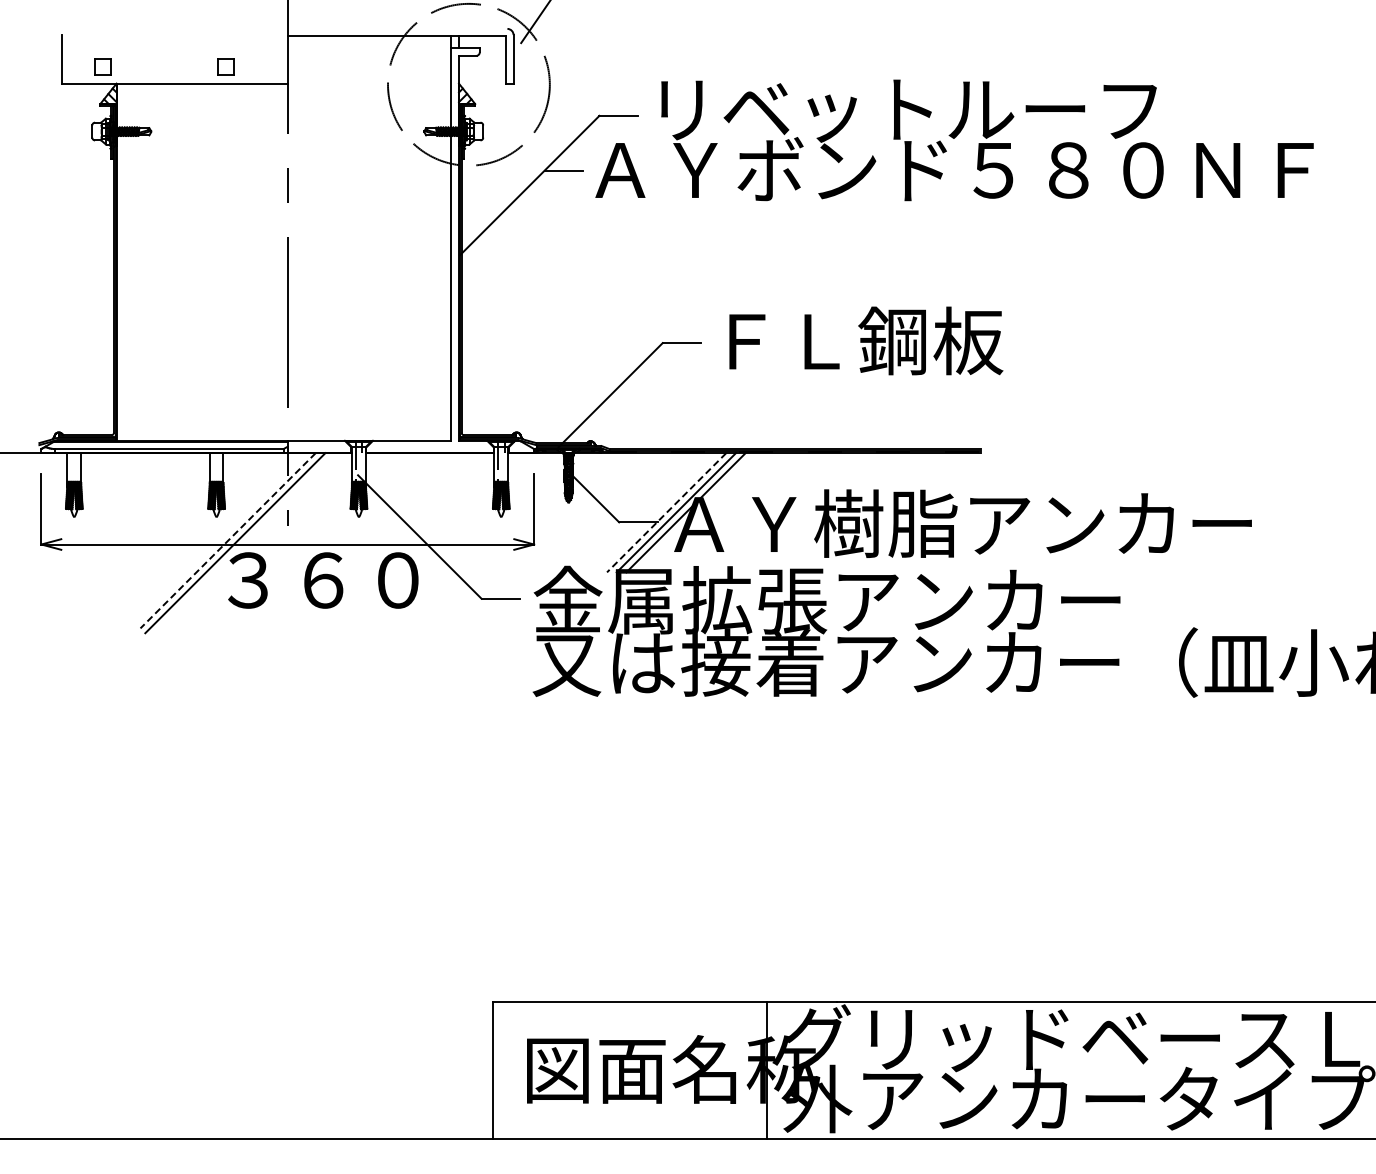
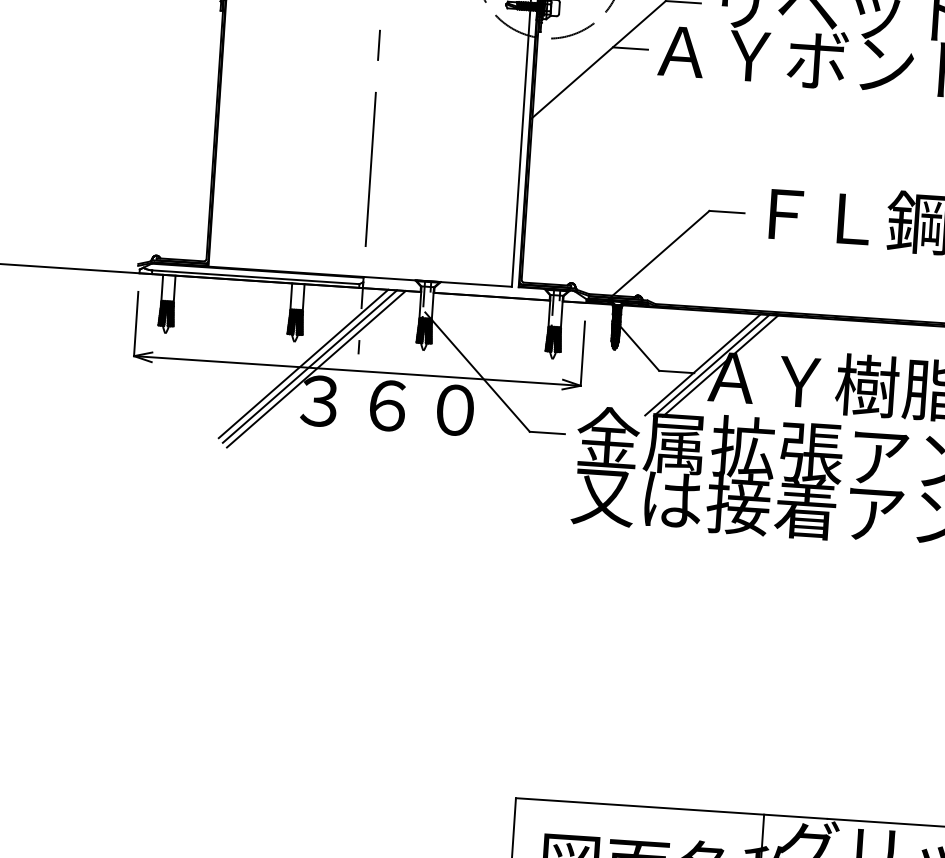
line: (666, 513) -> (702, 365), dashed -> solid
line: (228, 540) -> (303, 363), dashed -> solid
line: (242, 545) -> (316, 369), added

